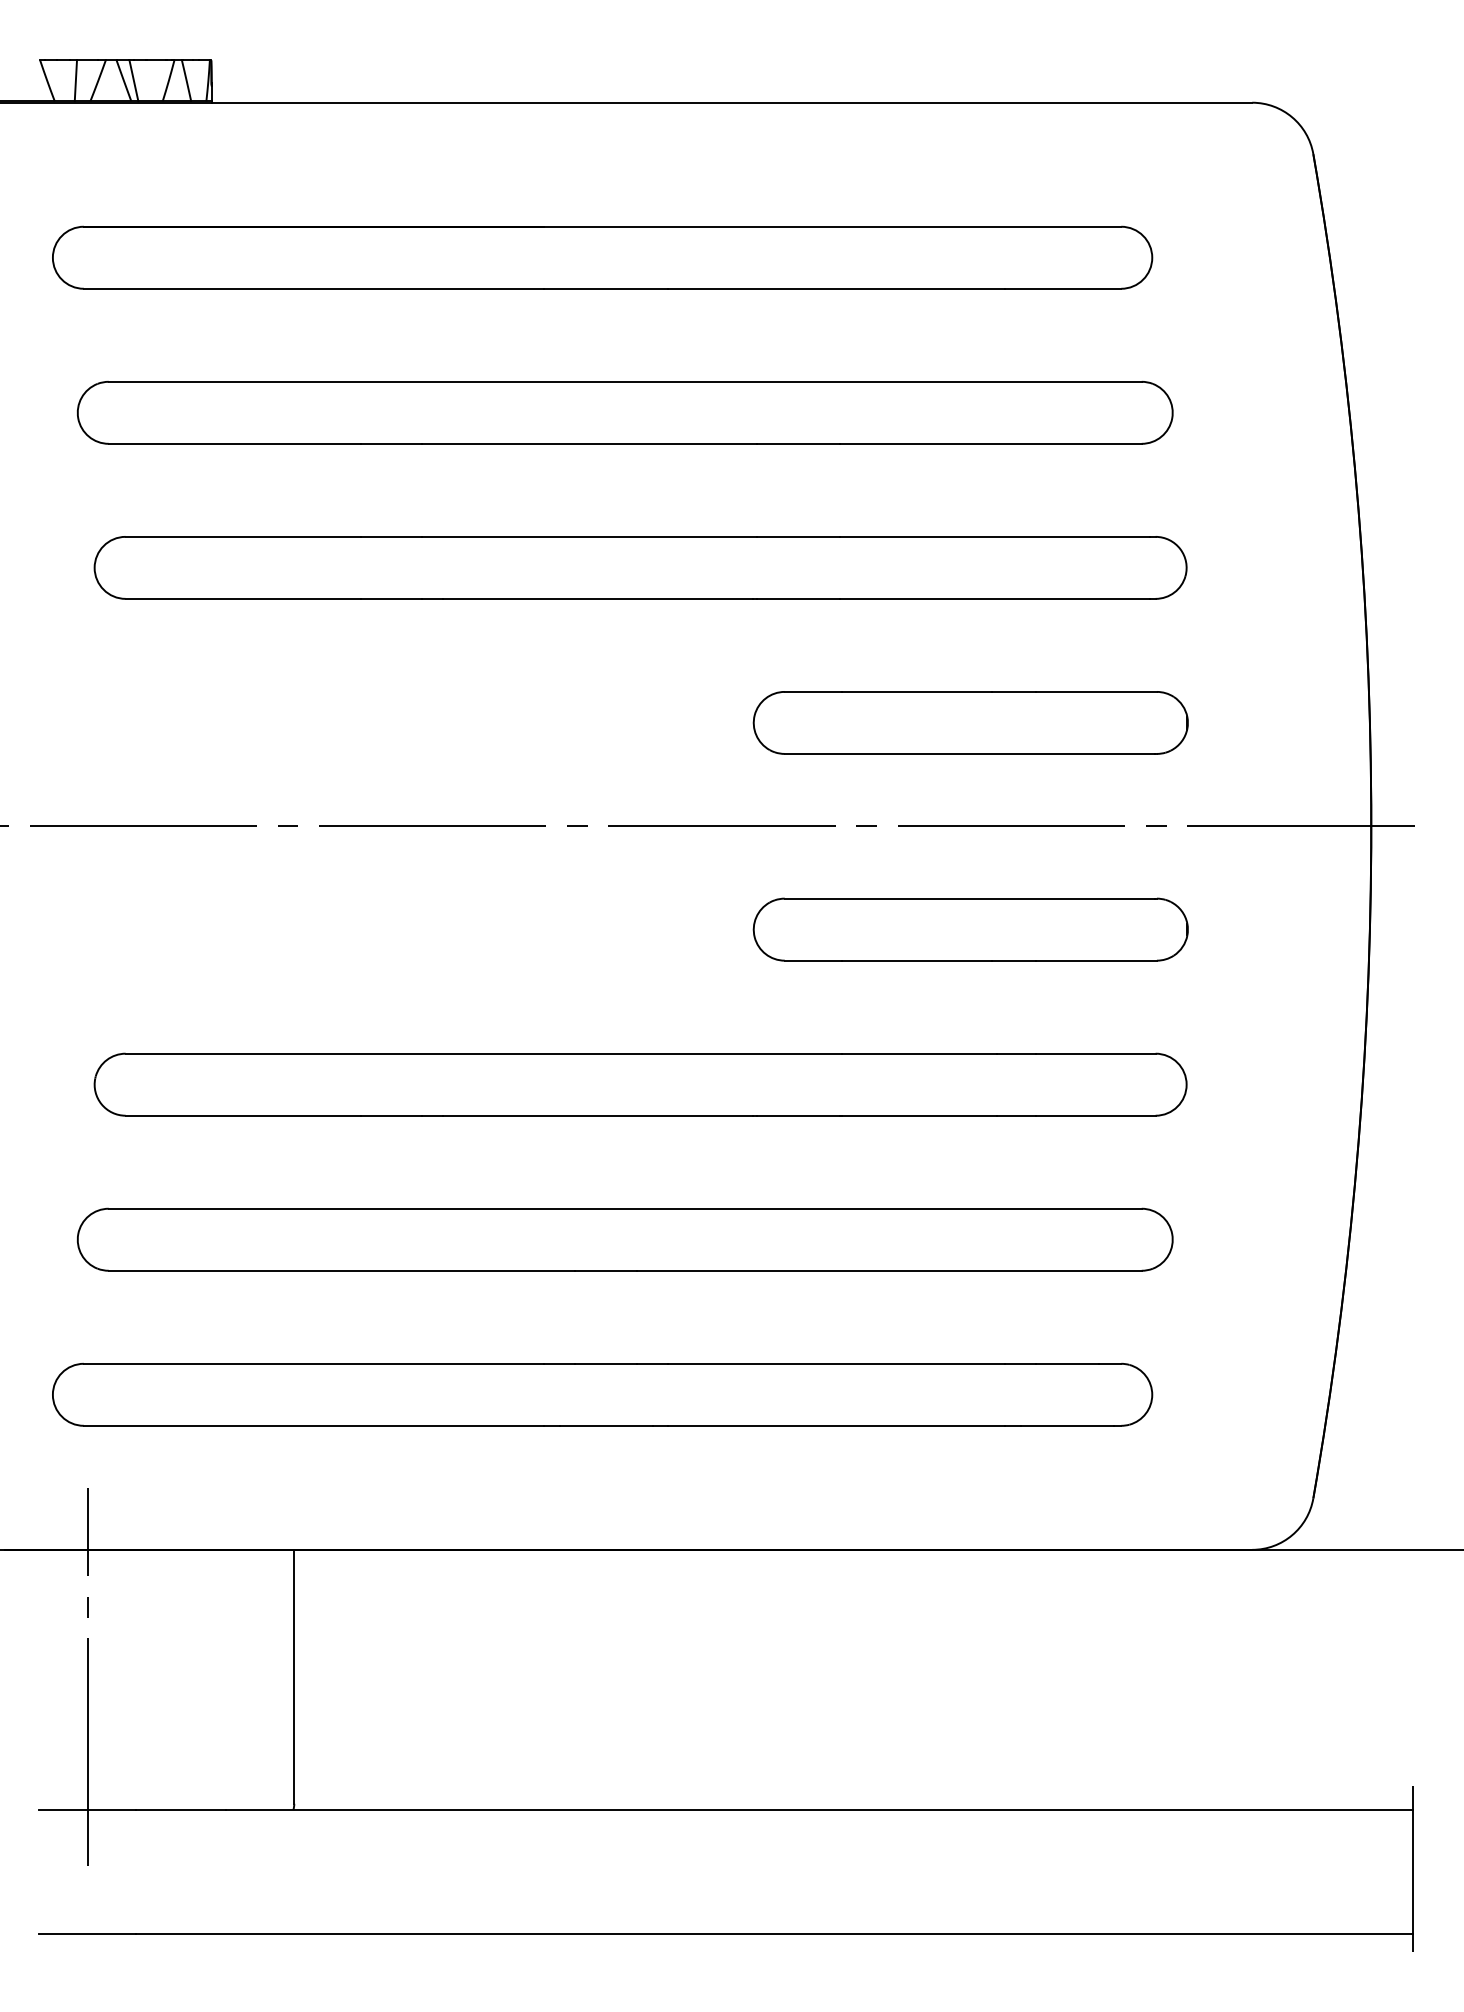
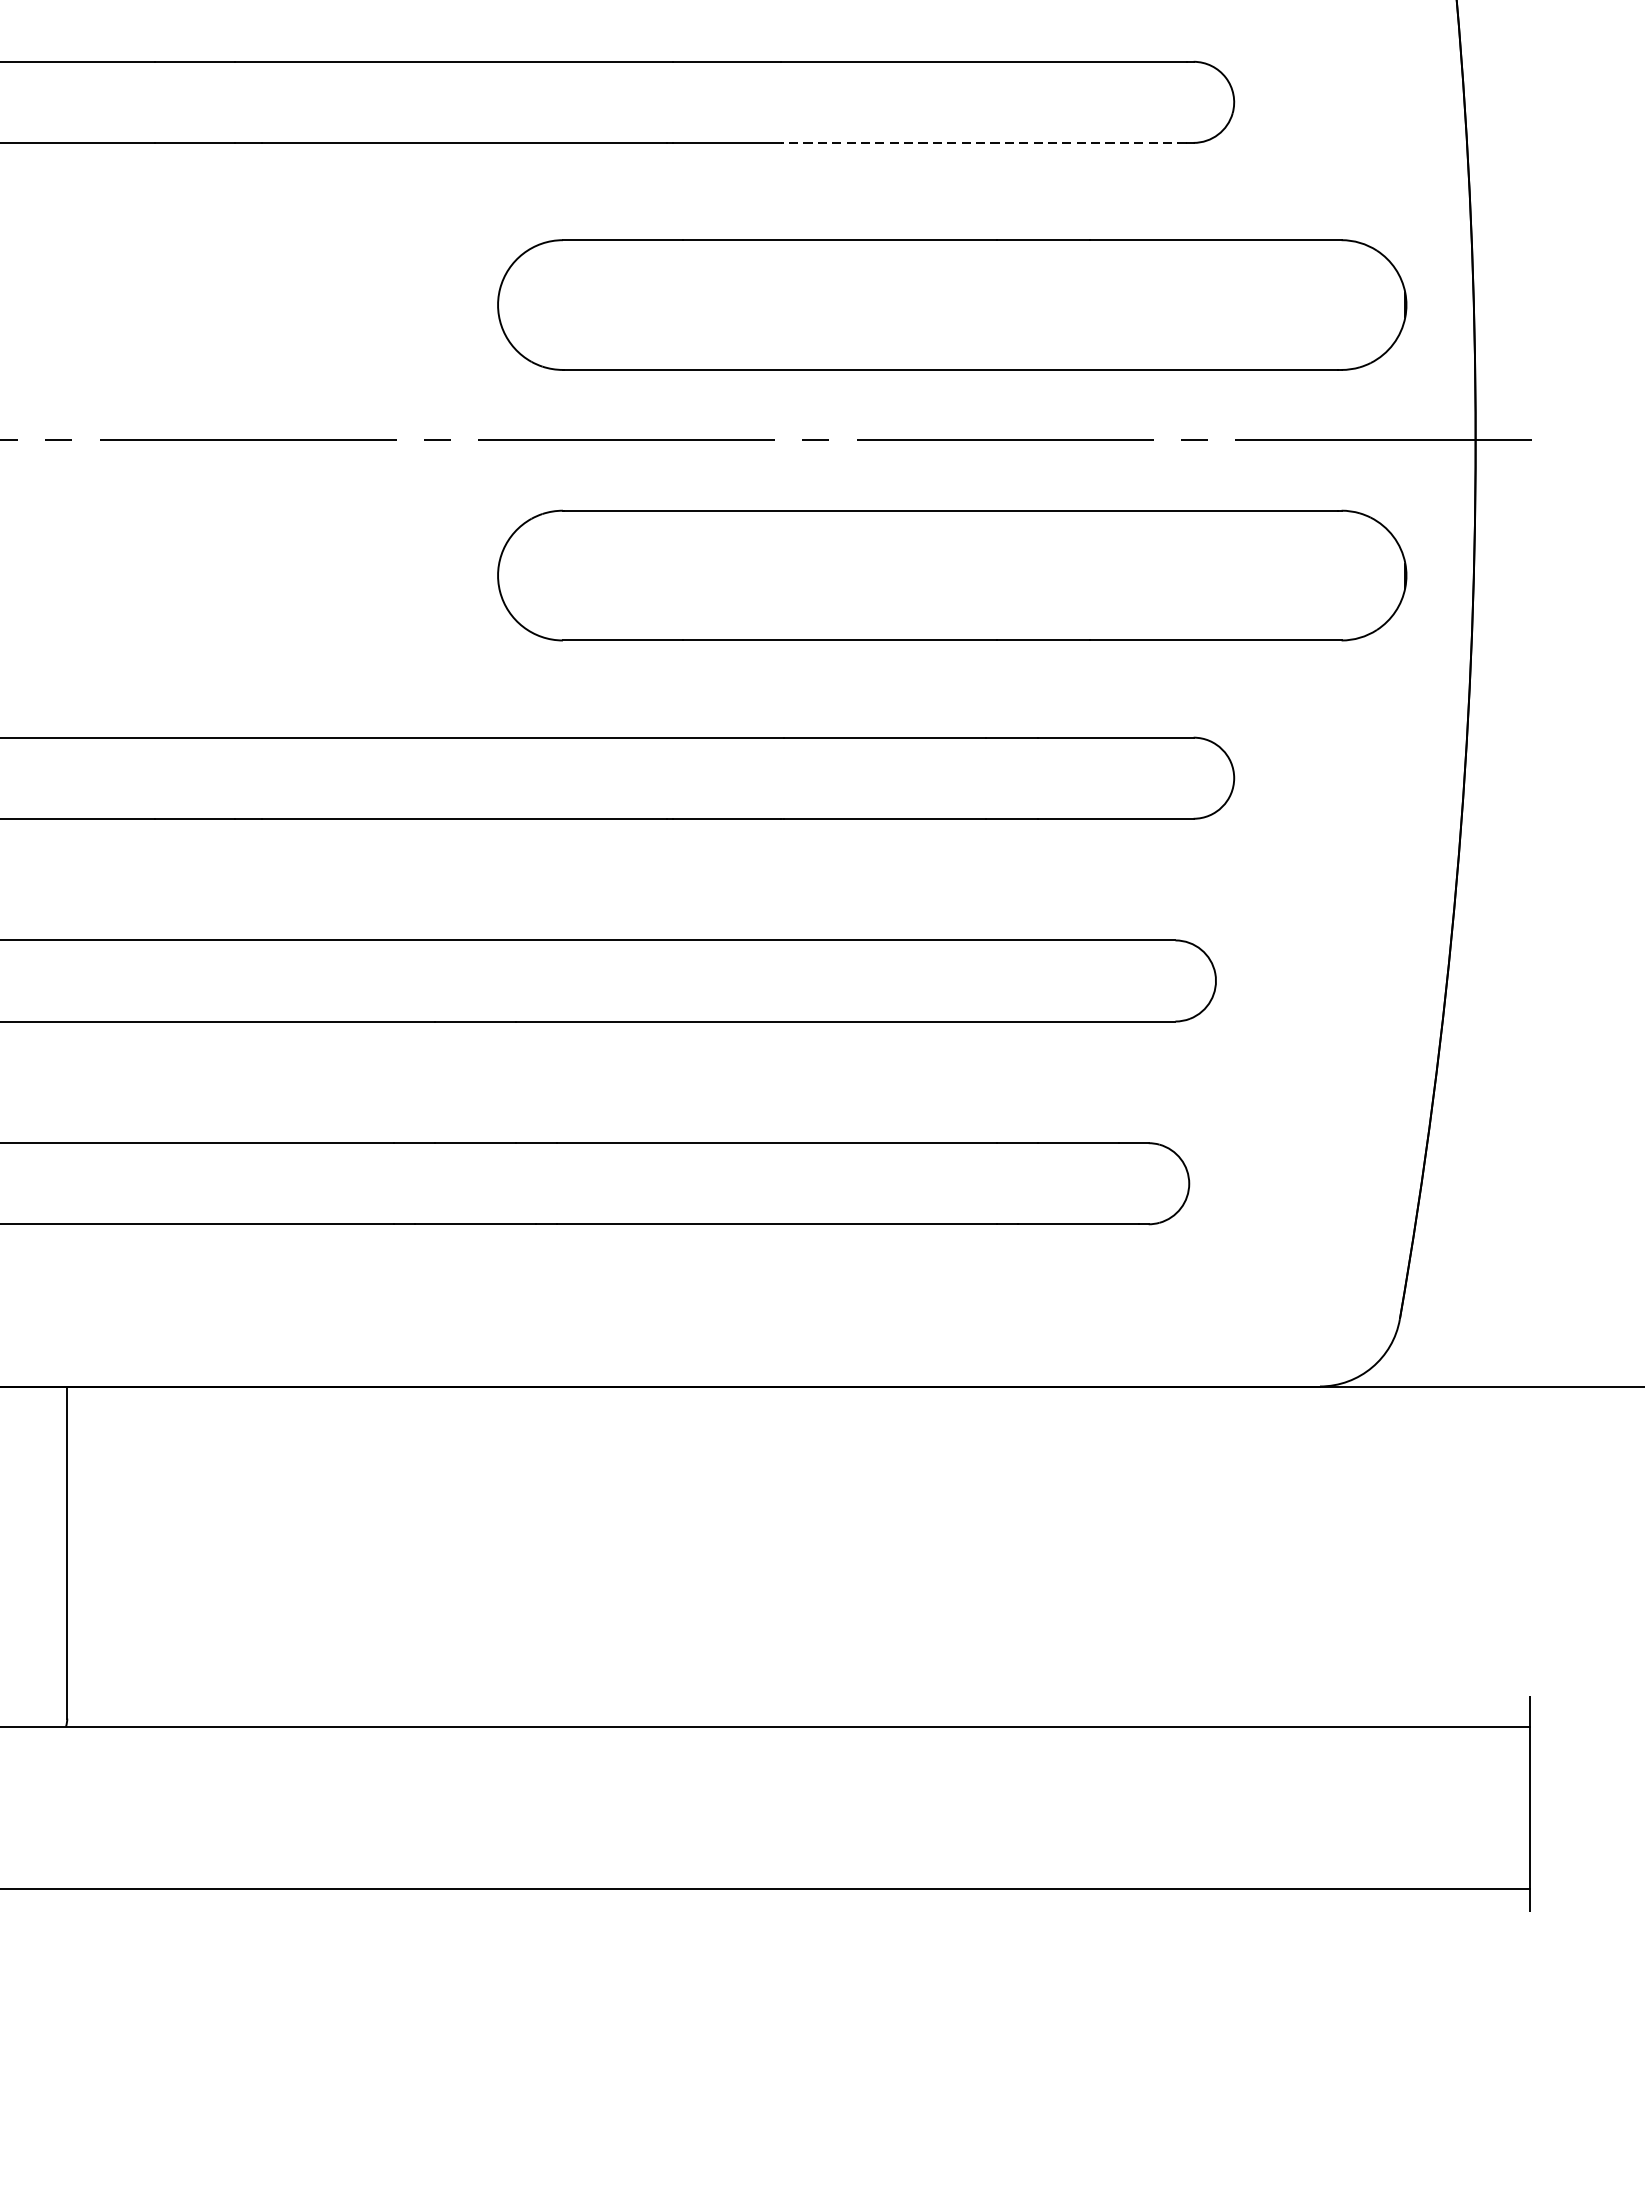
line: (994, 598) -> (982, 142), solid -> dashed
part: (970, 722) -> (951, 304), size x1.6
part: (970, 929) -> (951, 575), size x1.6

